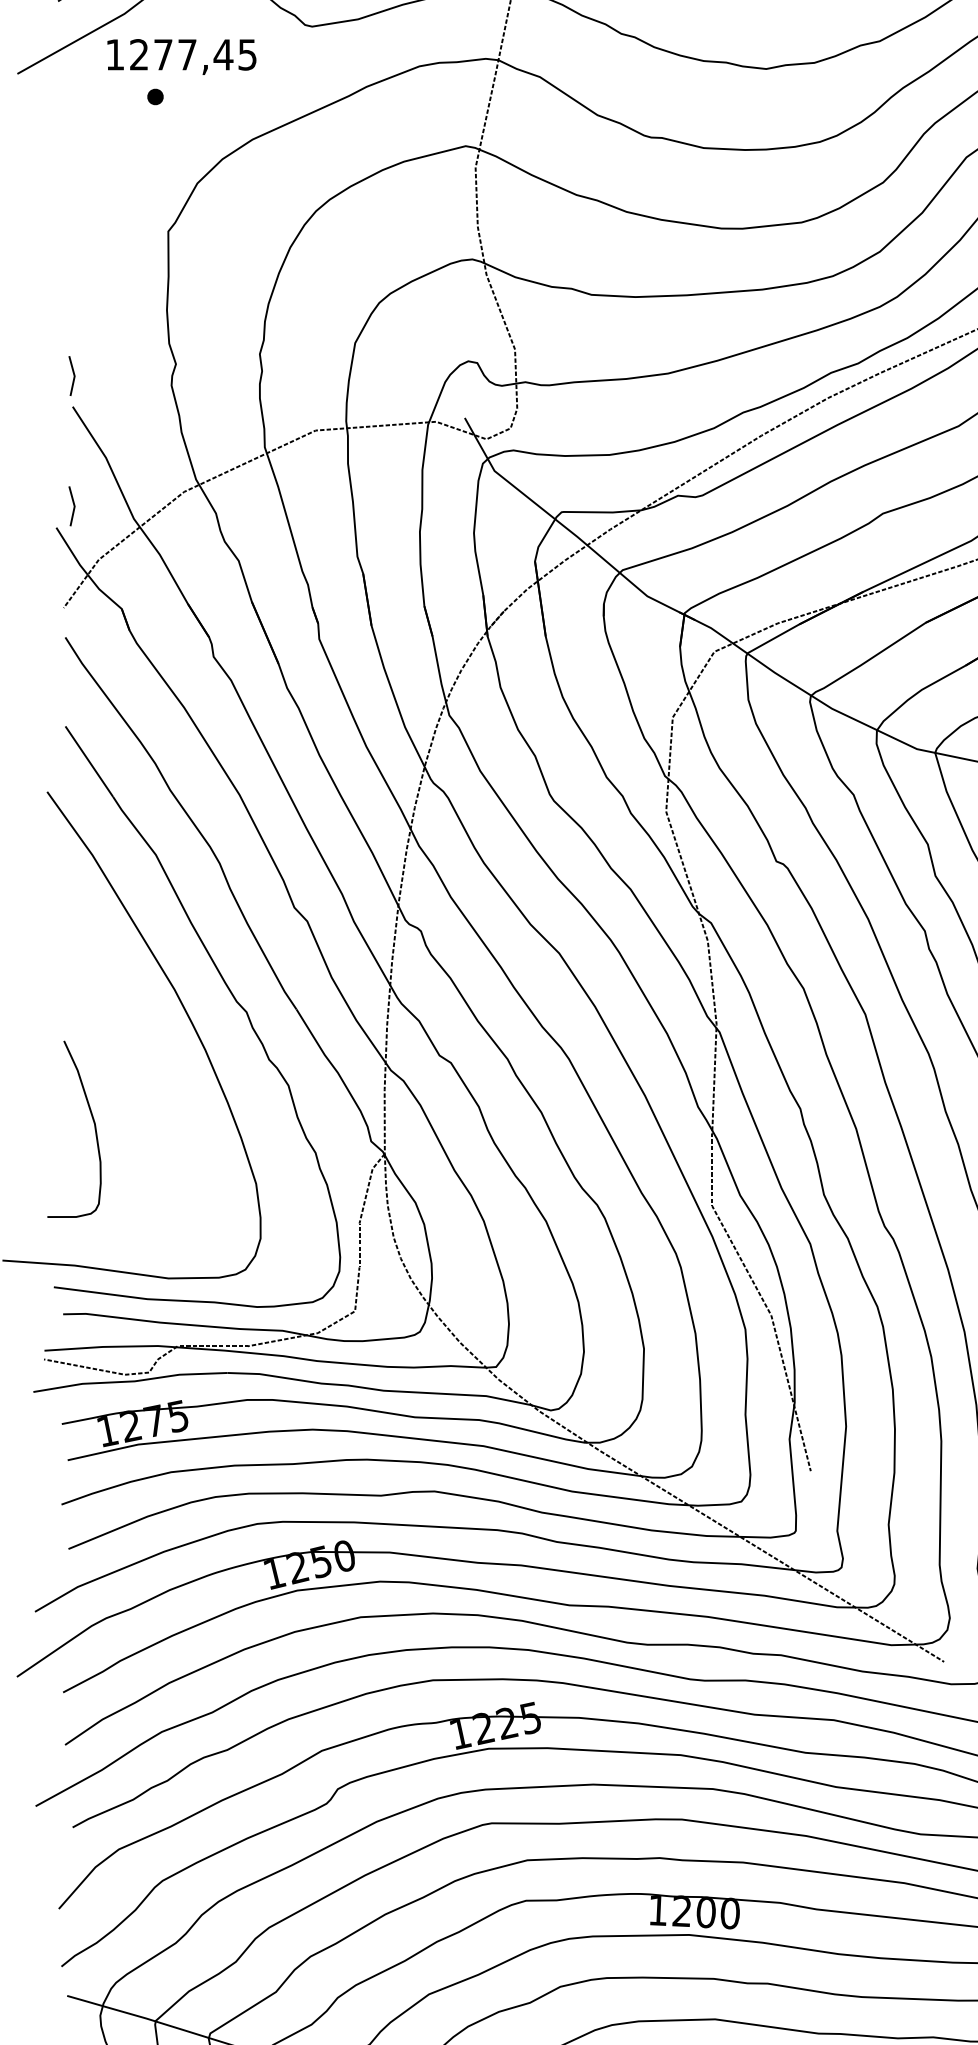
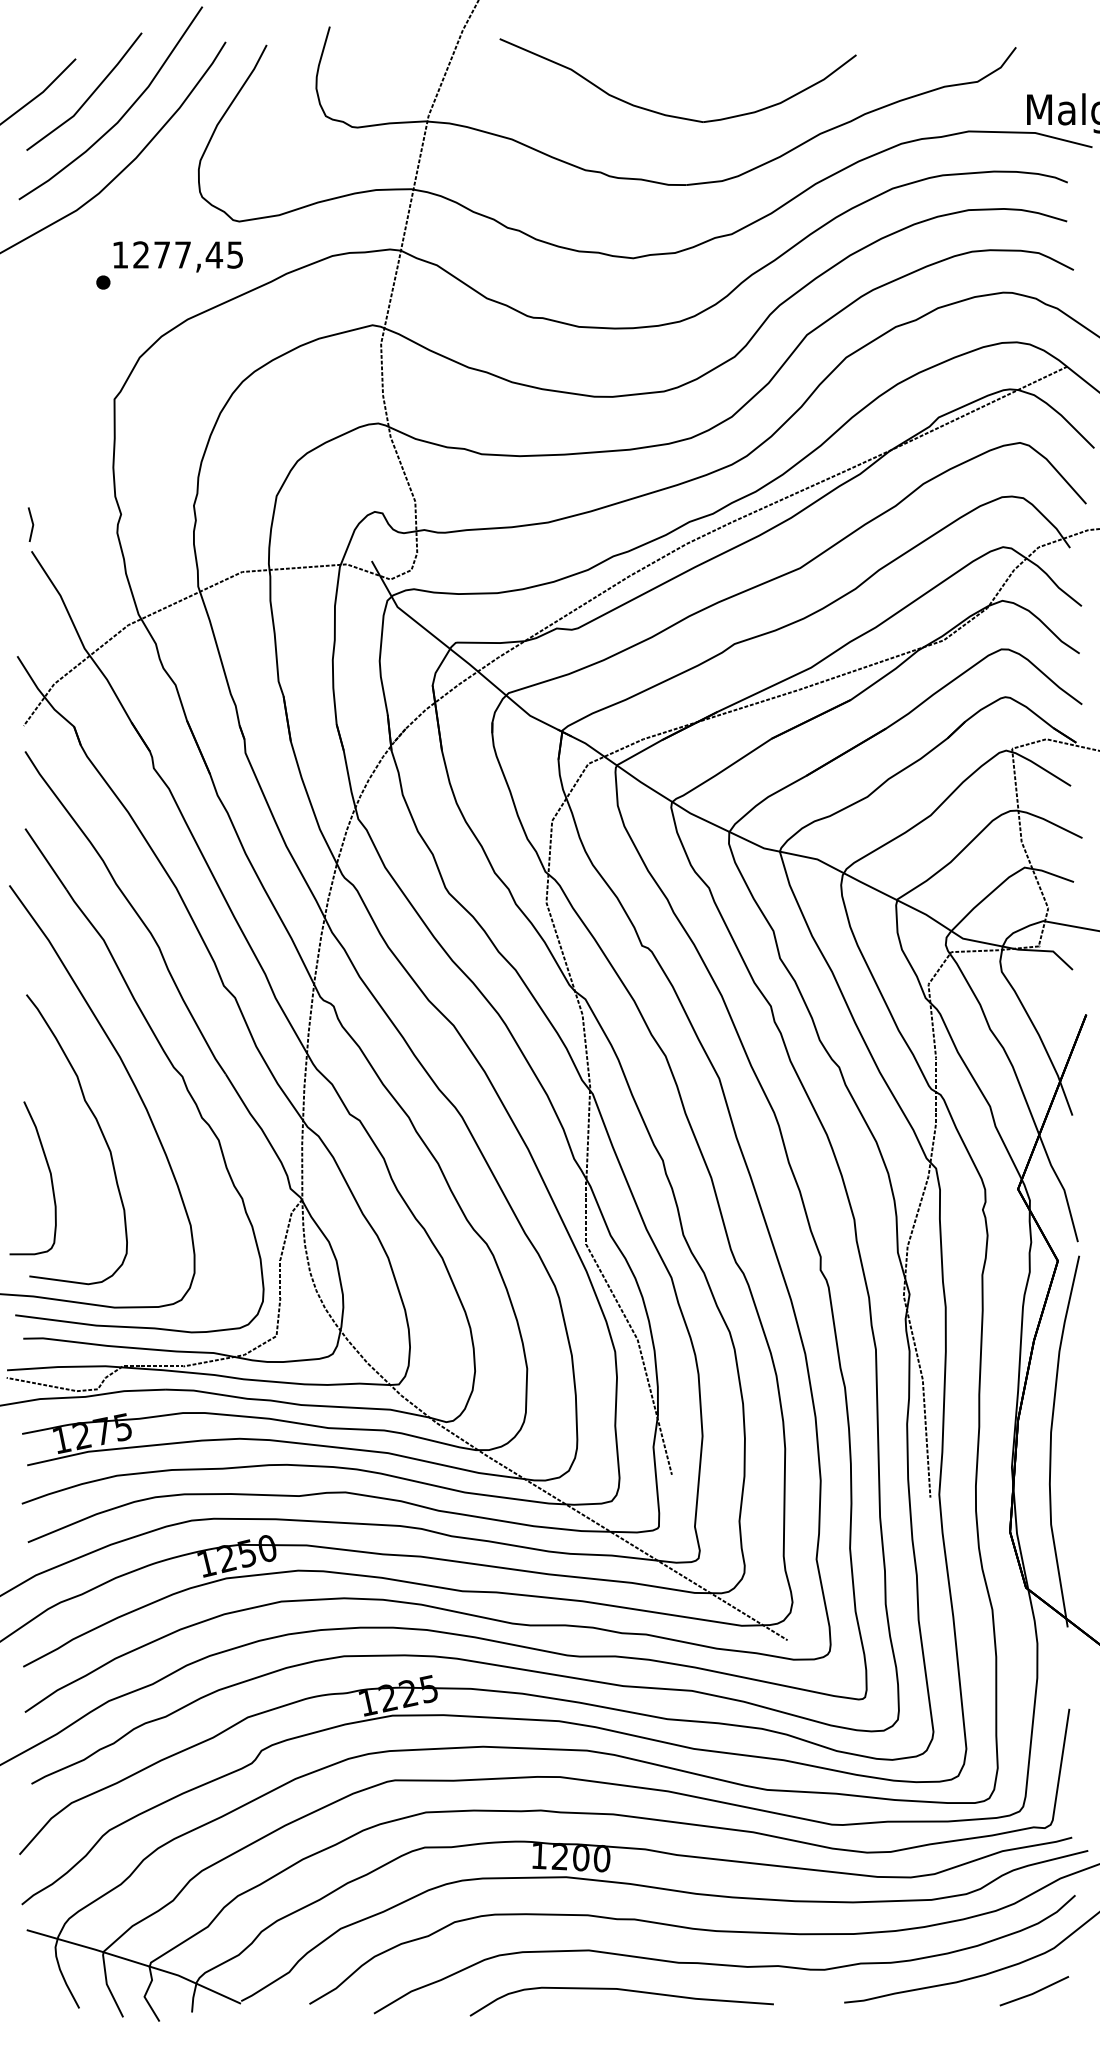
text: (180, 56) -> (177, 256), moved
line: (73, 506) -> (32, 637), removed
curve: (151, 1073) -> (99, 1129), added

